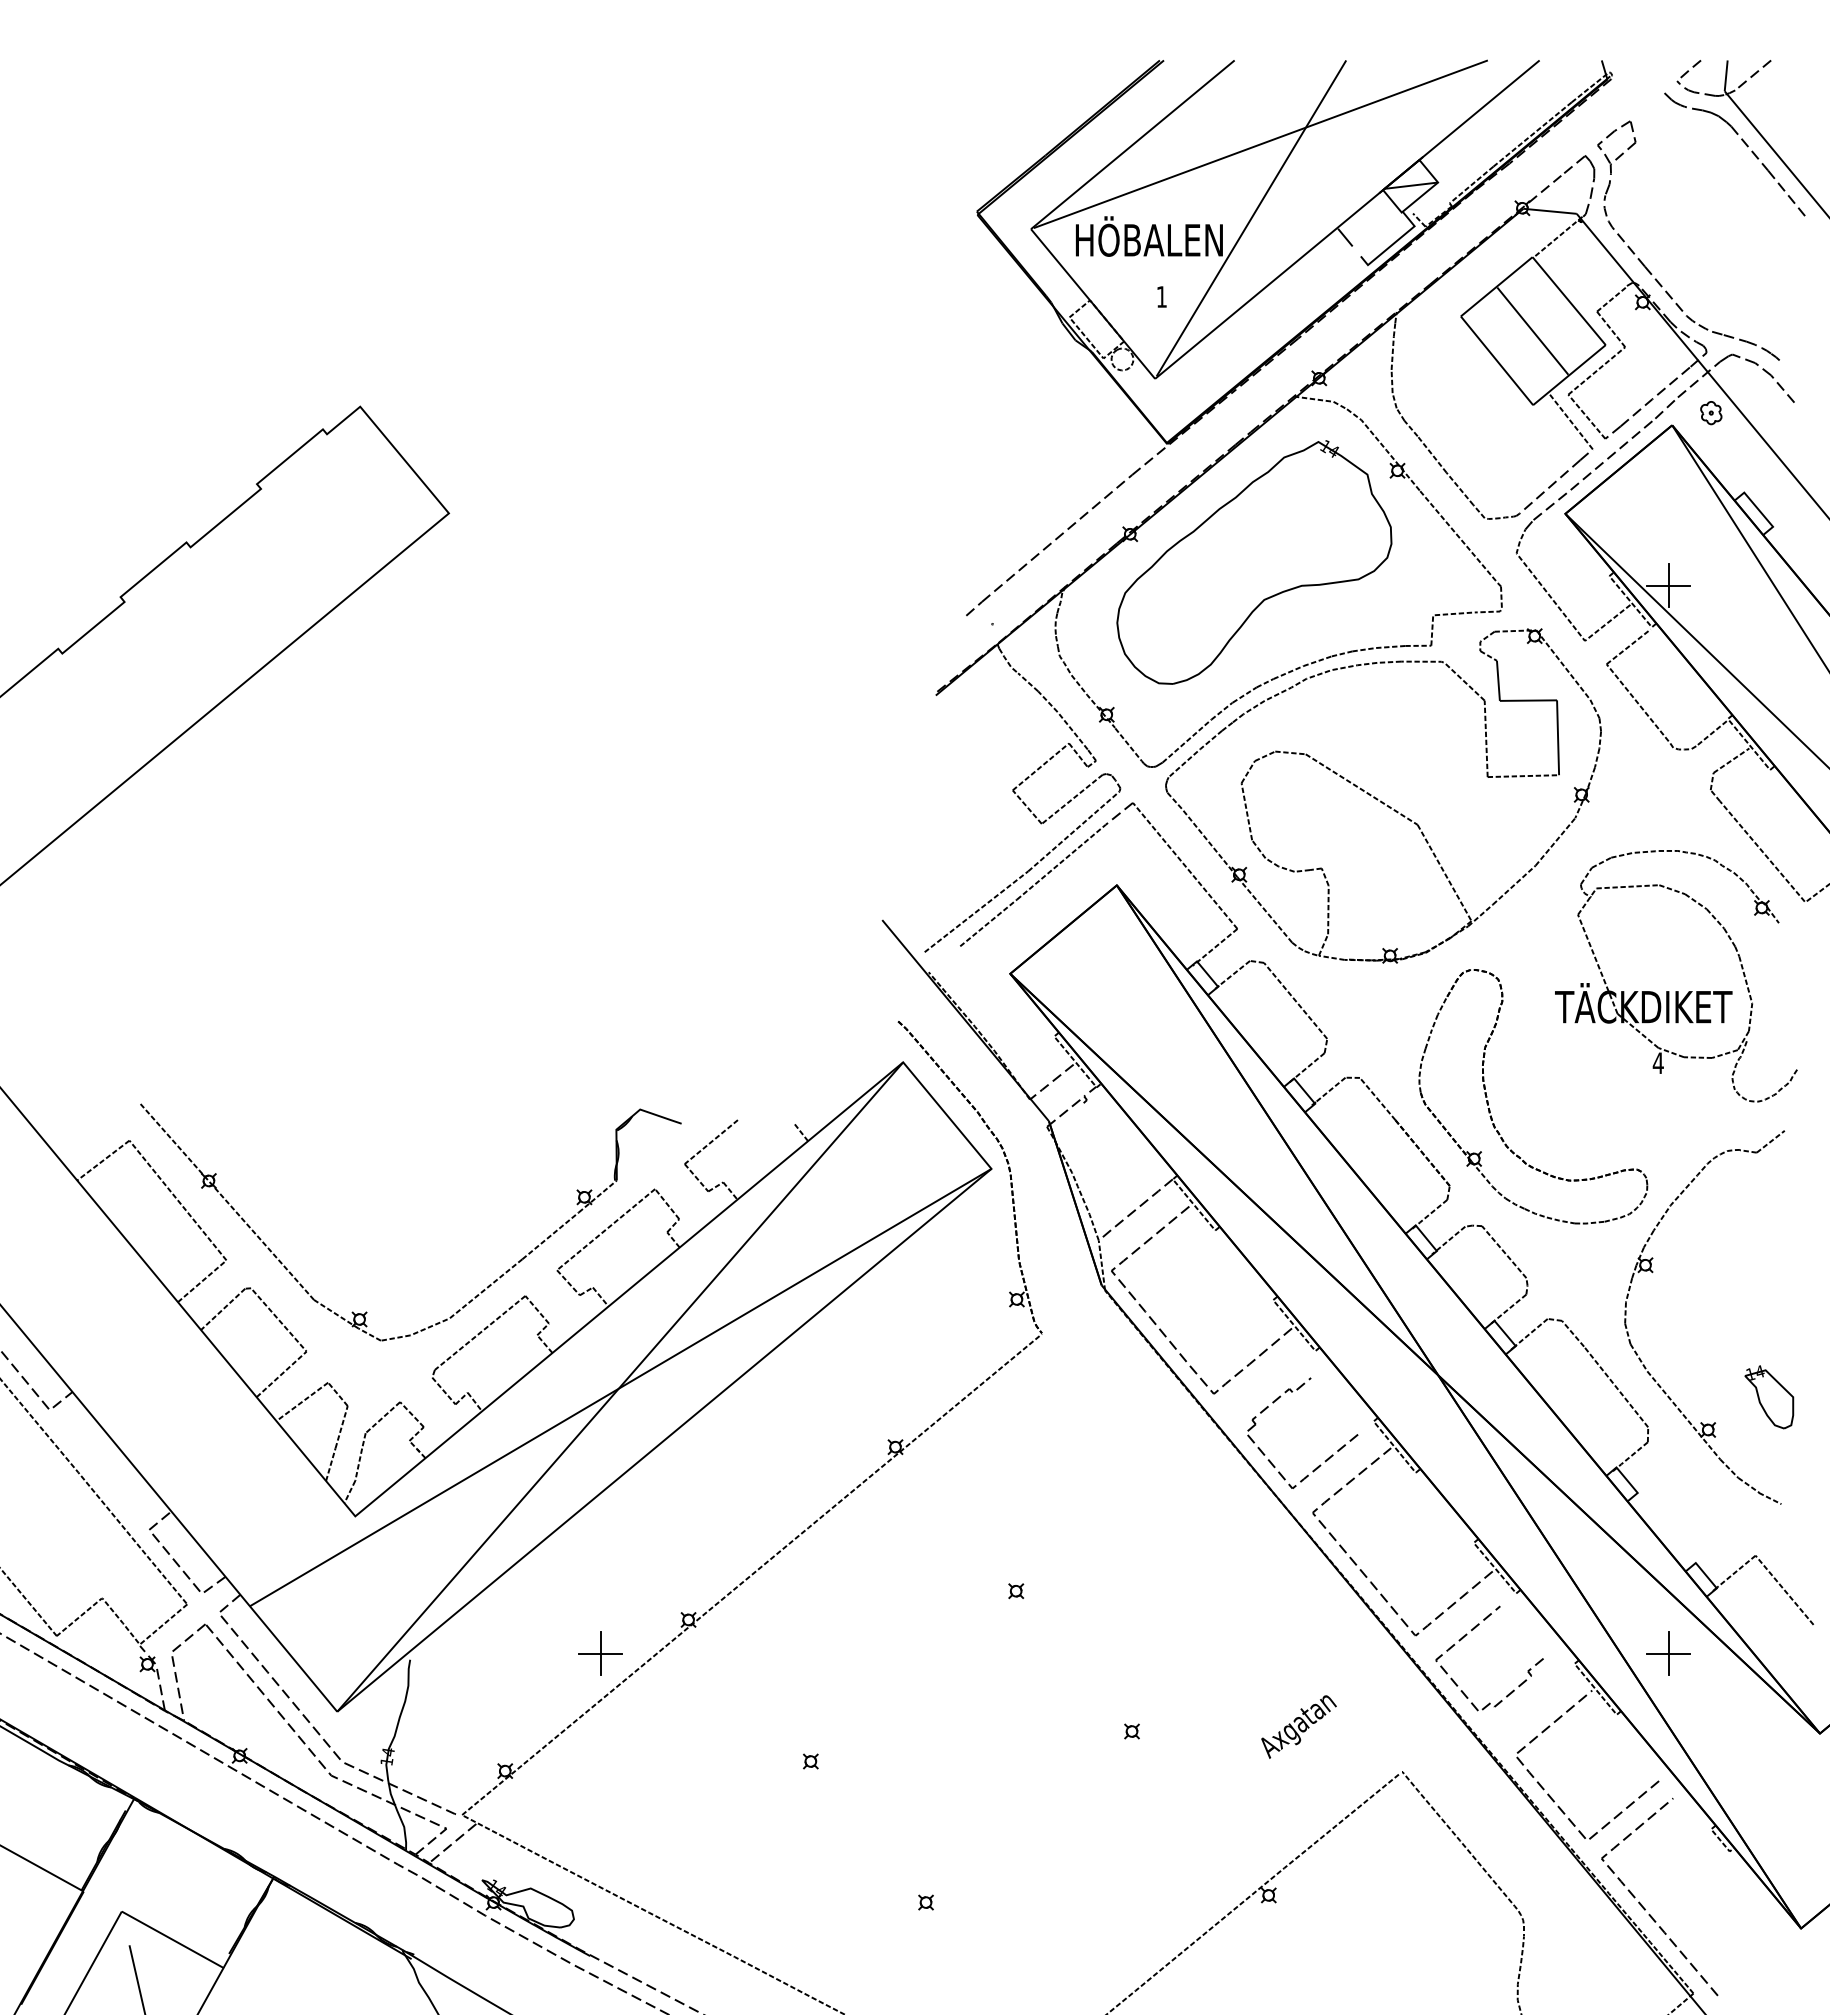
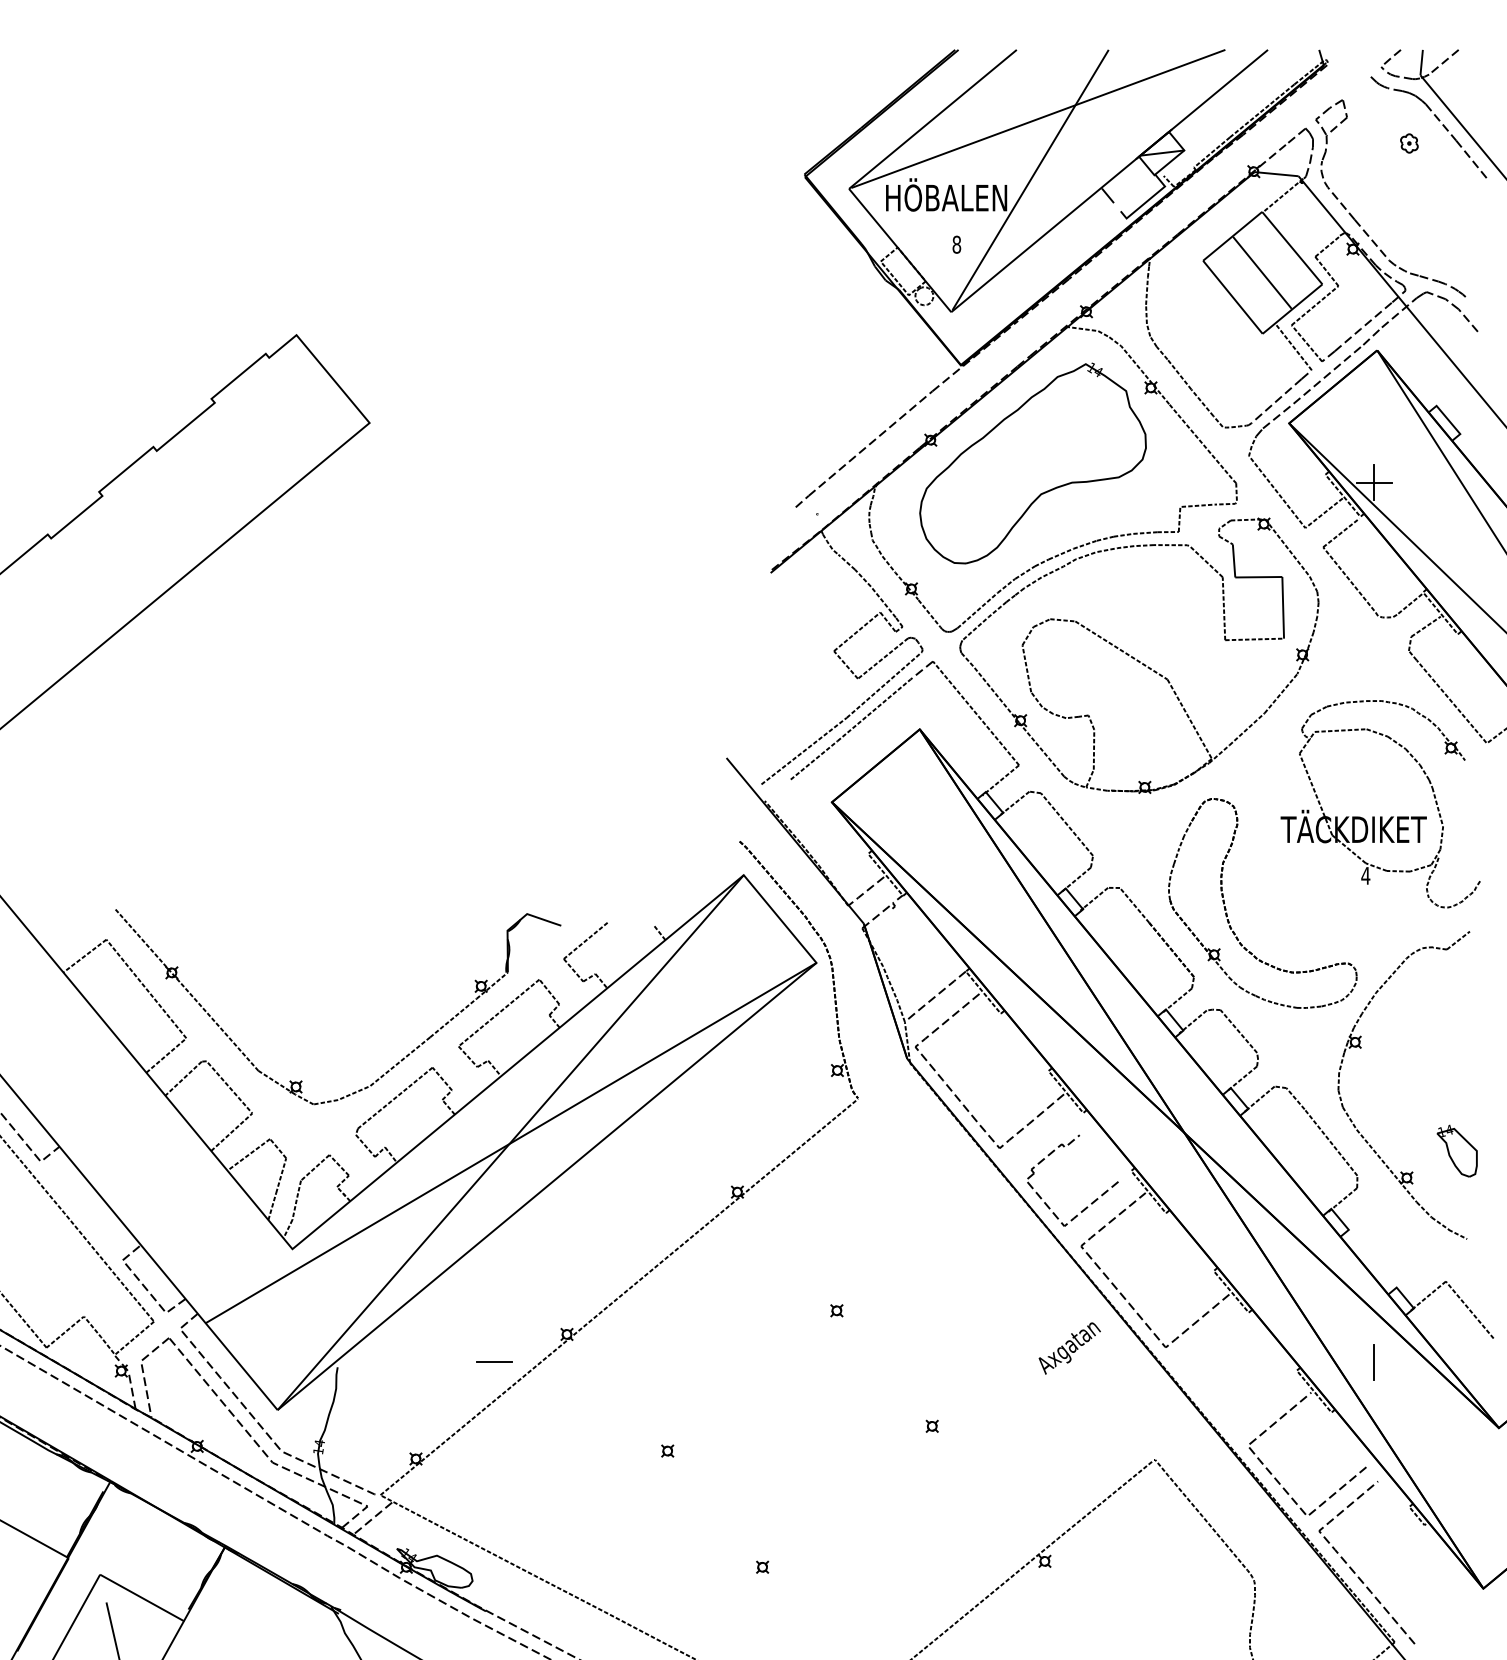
text: (1161, 296) -> (956, 244), 1 -> 8
part: (1711, 413) -> (1409, 143), moved
curve: (1467, 1635) -> (1208, 1347), removed
line: (600, 1653) -> (494, 1362), removed
line: (1668, 1653) -> (1374, 1362), removed
text: (1298, 1726) -> (1069, 1348), moved

